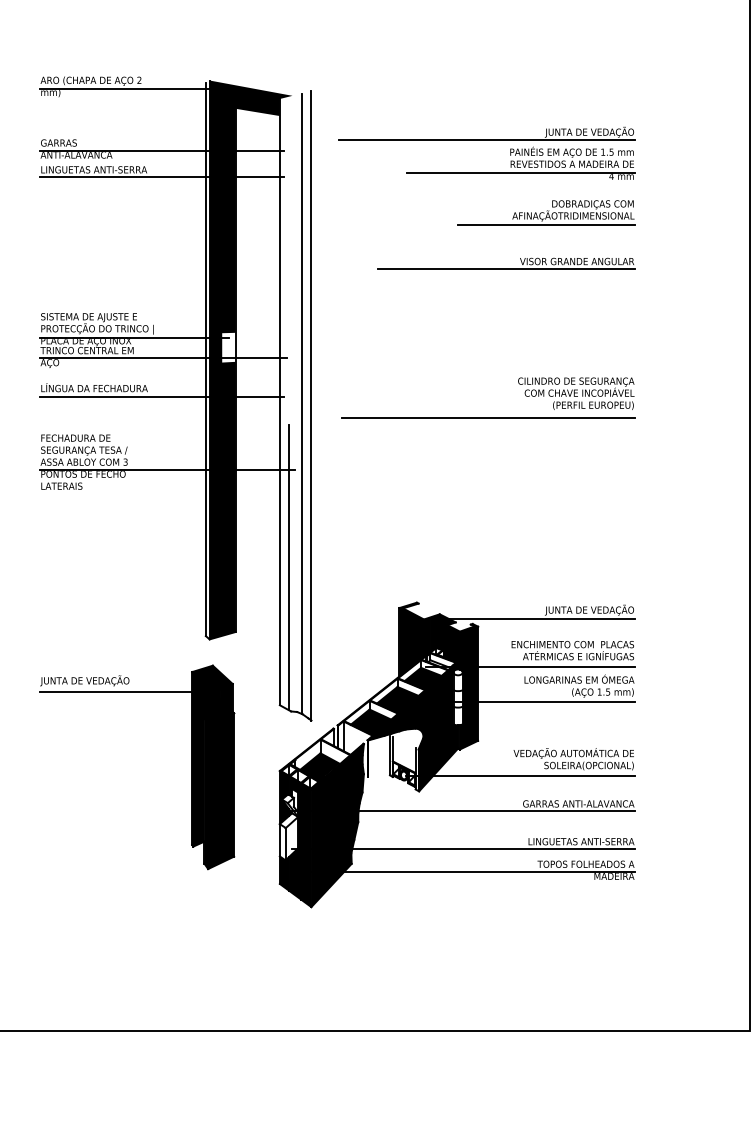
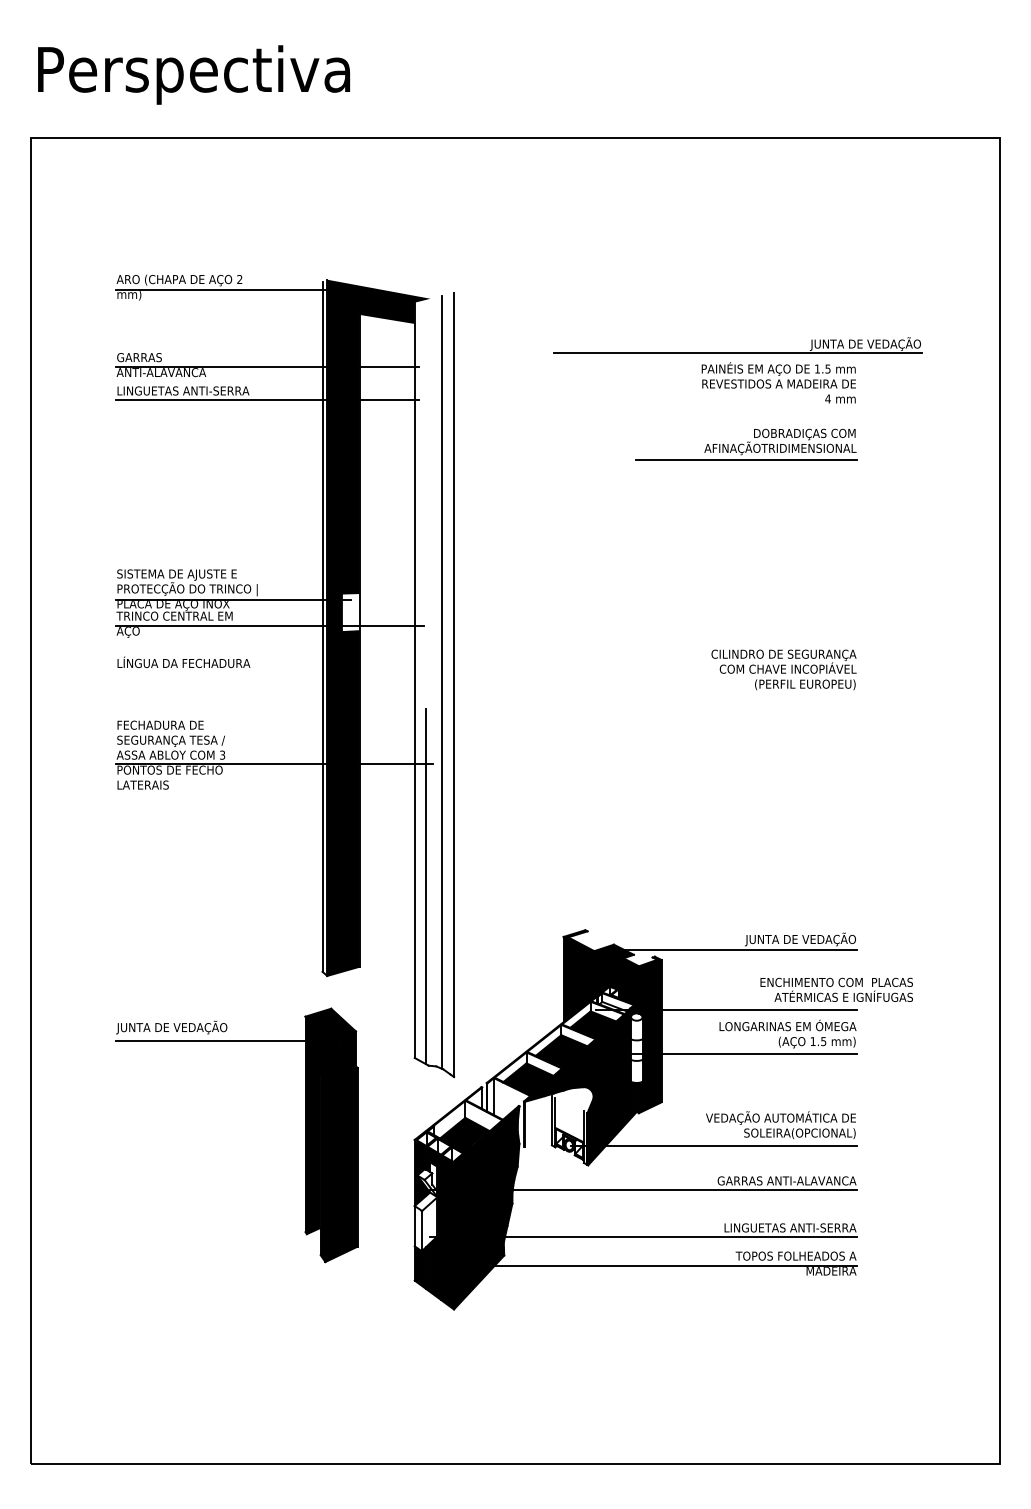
part: (486, 138) -> (737, 352), moved
line: (520, 173) -> (714, 395), removed
part: (506, 268) -> (696, 514), removed
line: (162, 397) -> (268, 674), removed
line: (488, 418) -> (674, 700), removed
text: (572, 650) -> (836, 989), moved

